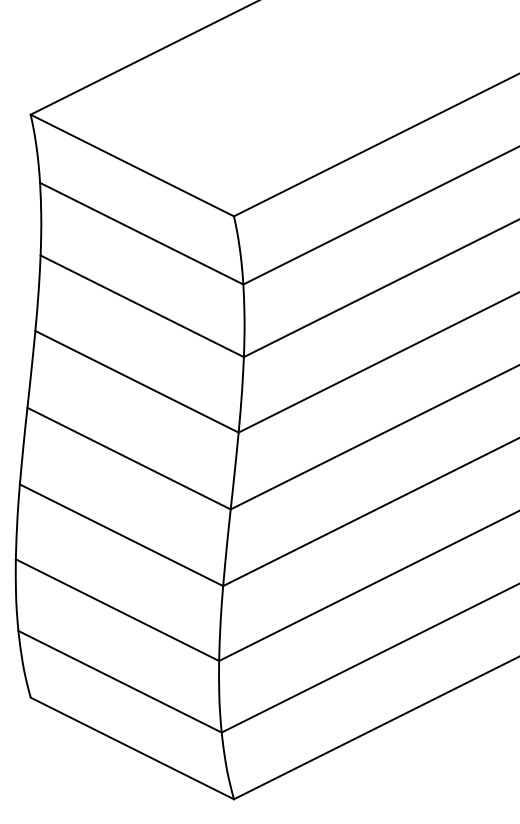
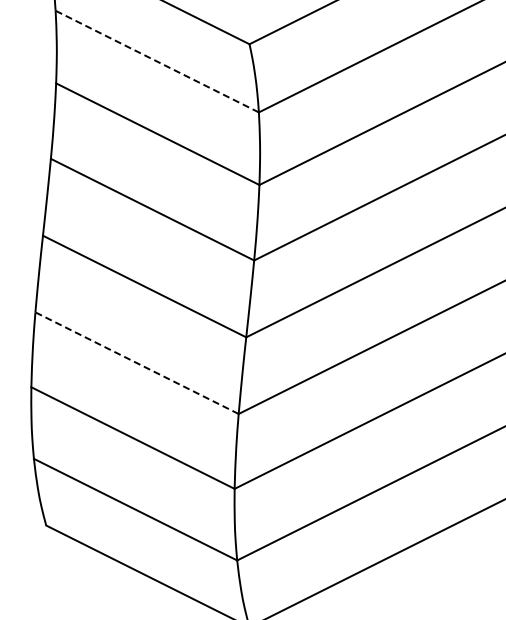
line: (141, 233) -> (157, 61), solid -> dashed
line: (121, 535) -> (137, 363), solid -> dashed

